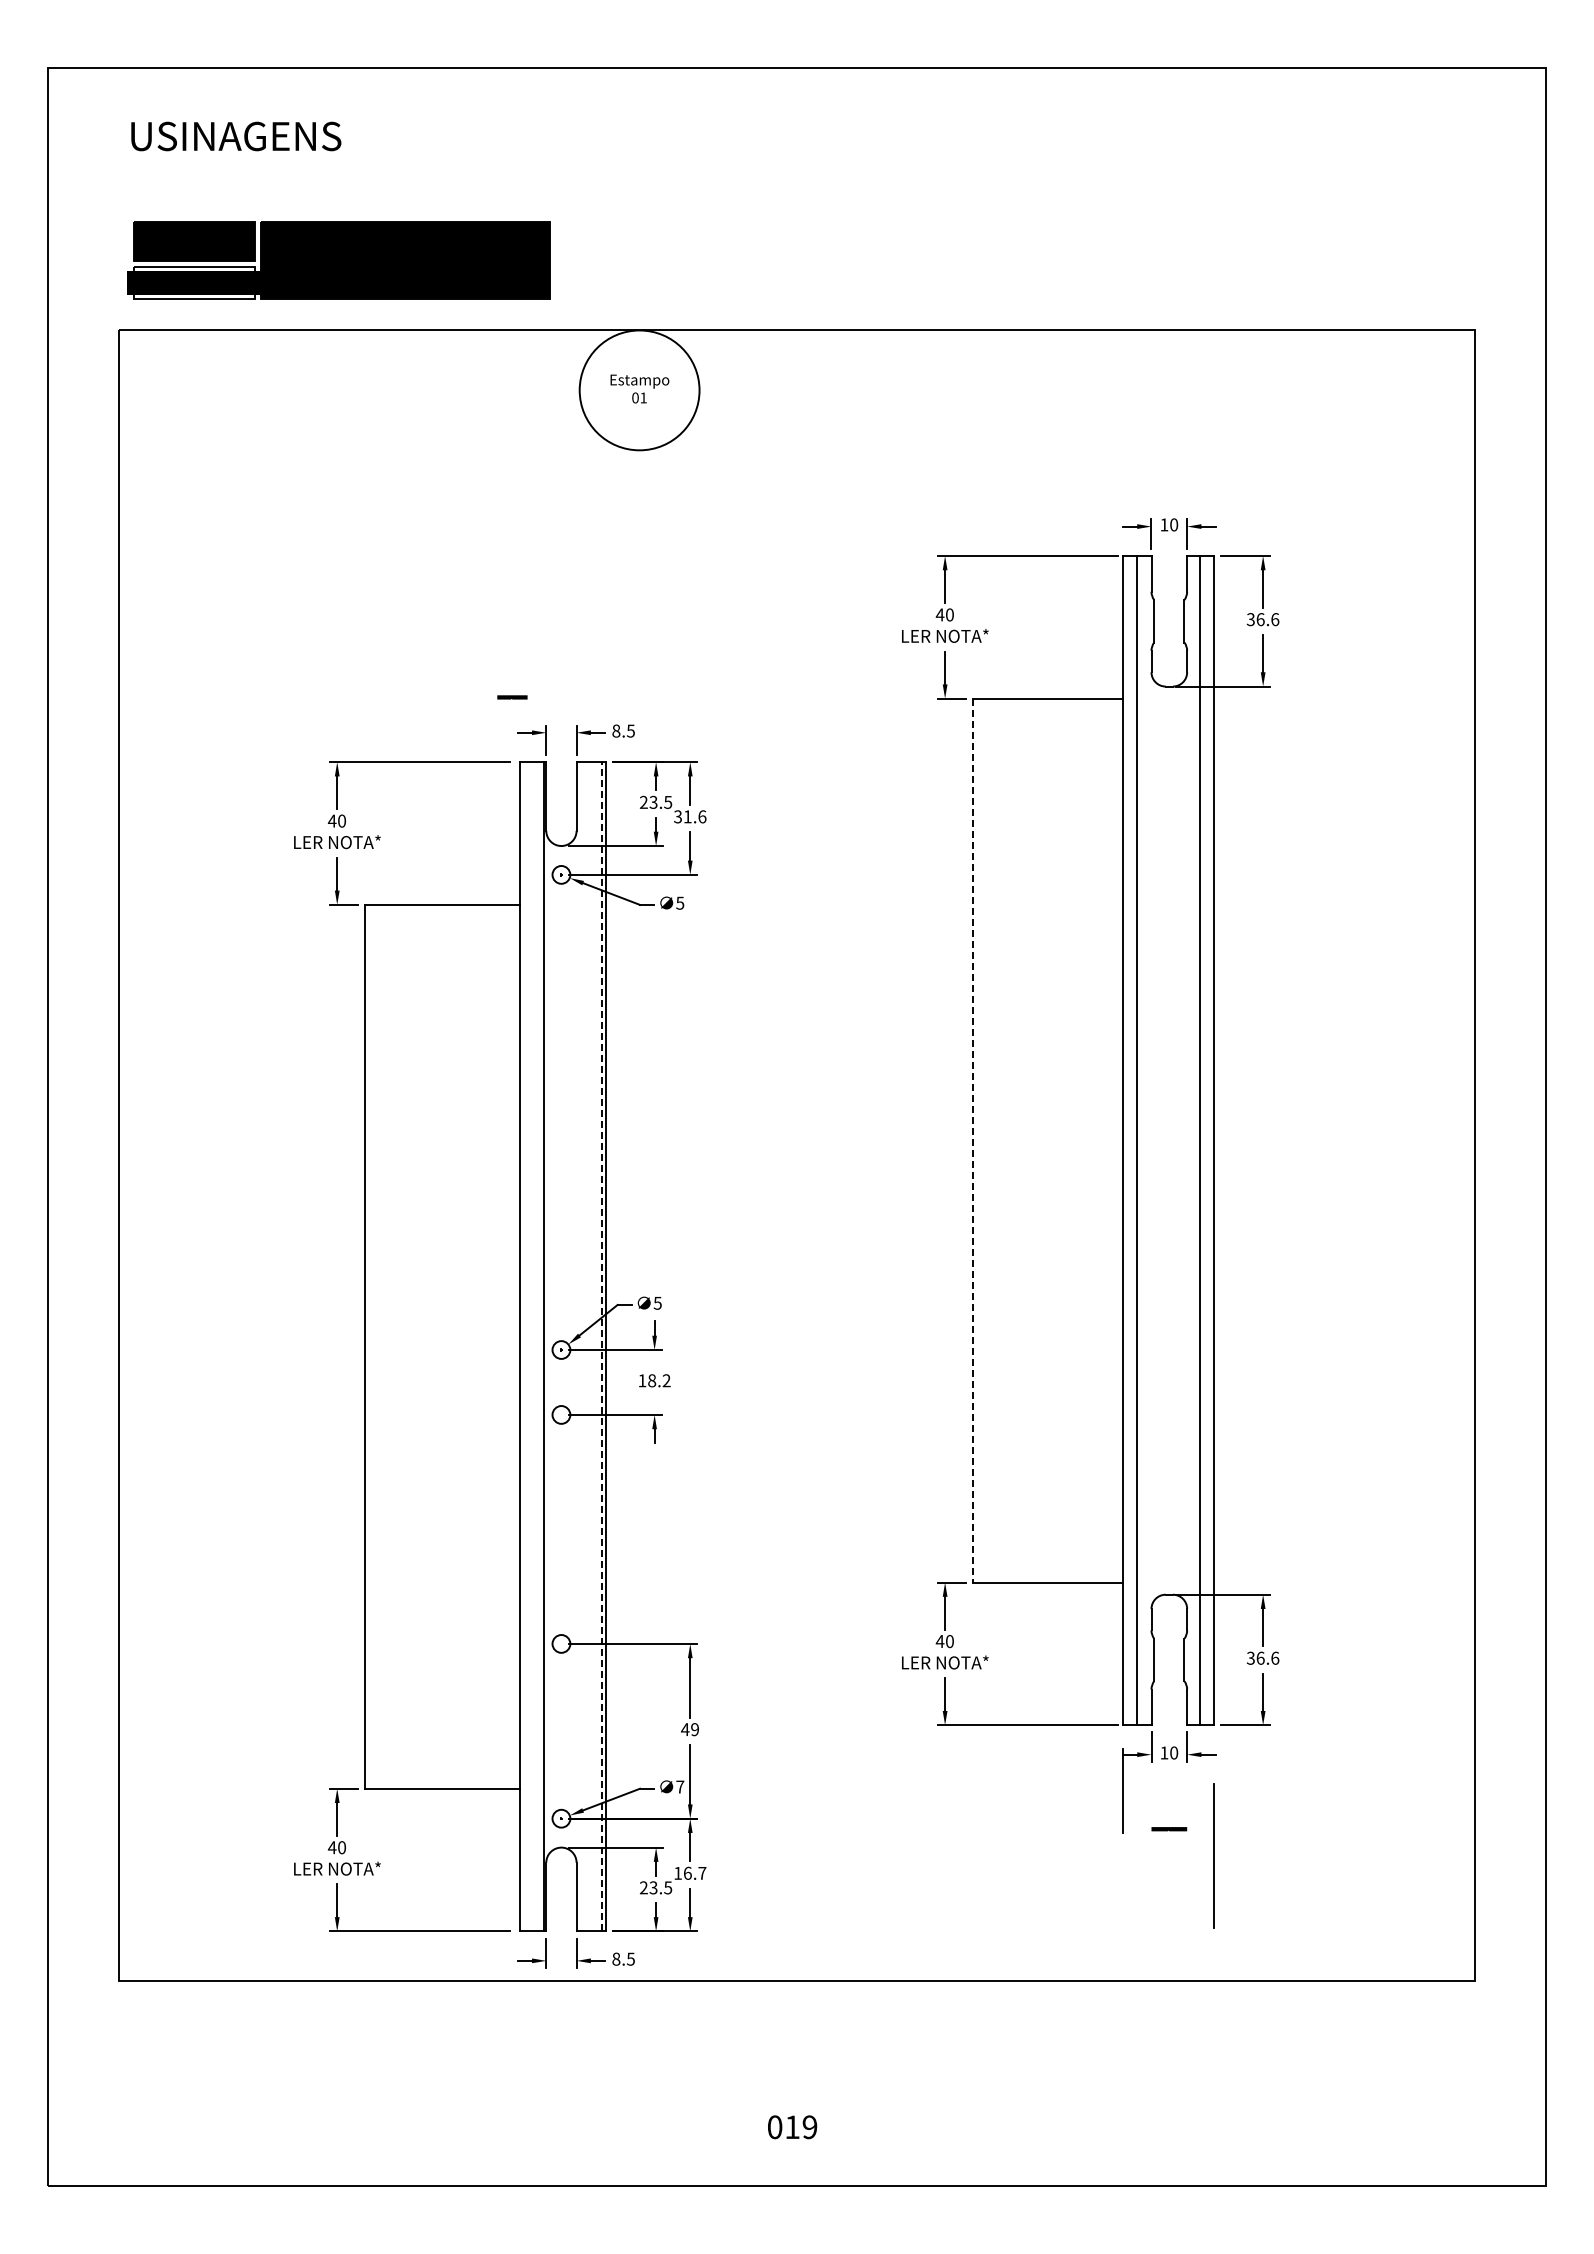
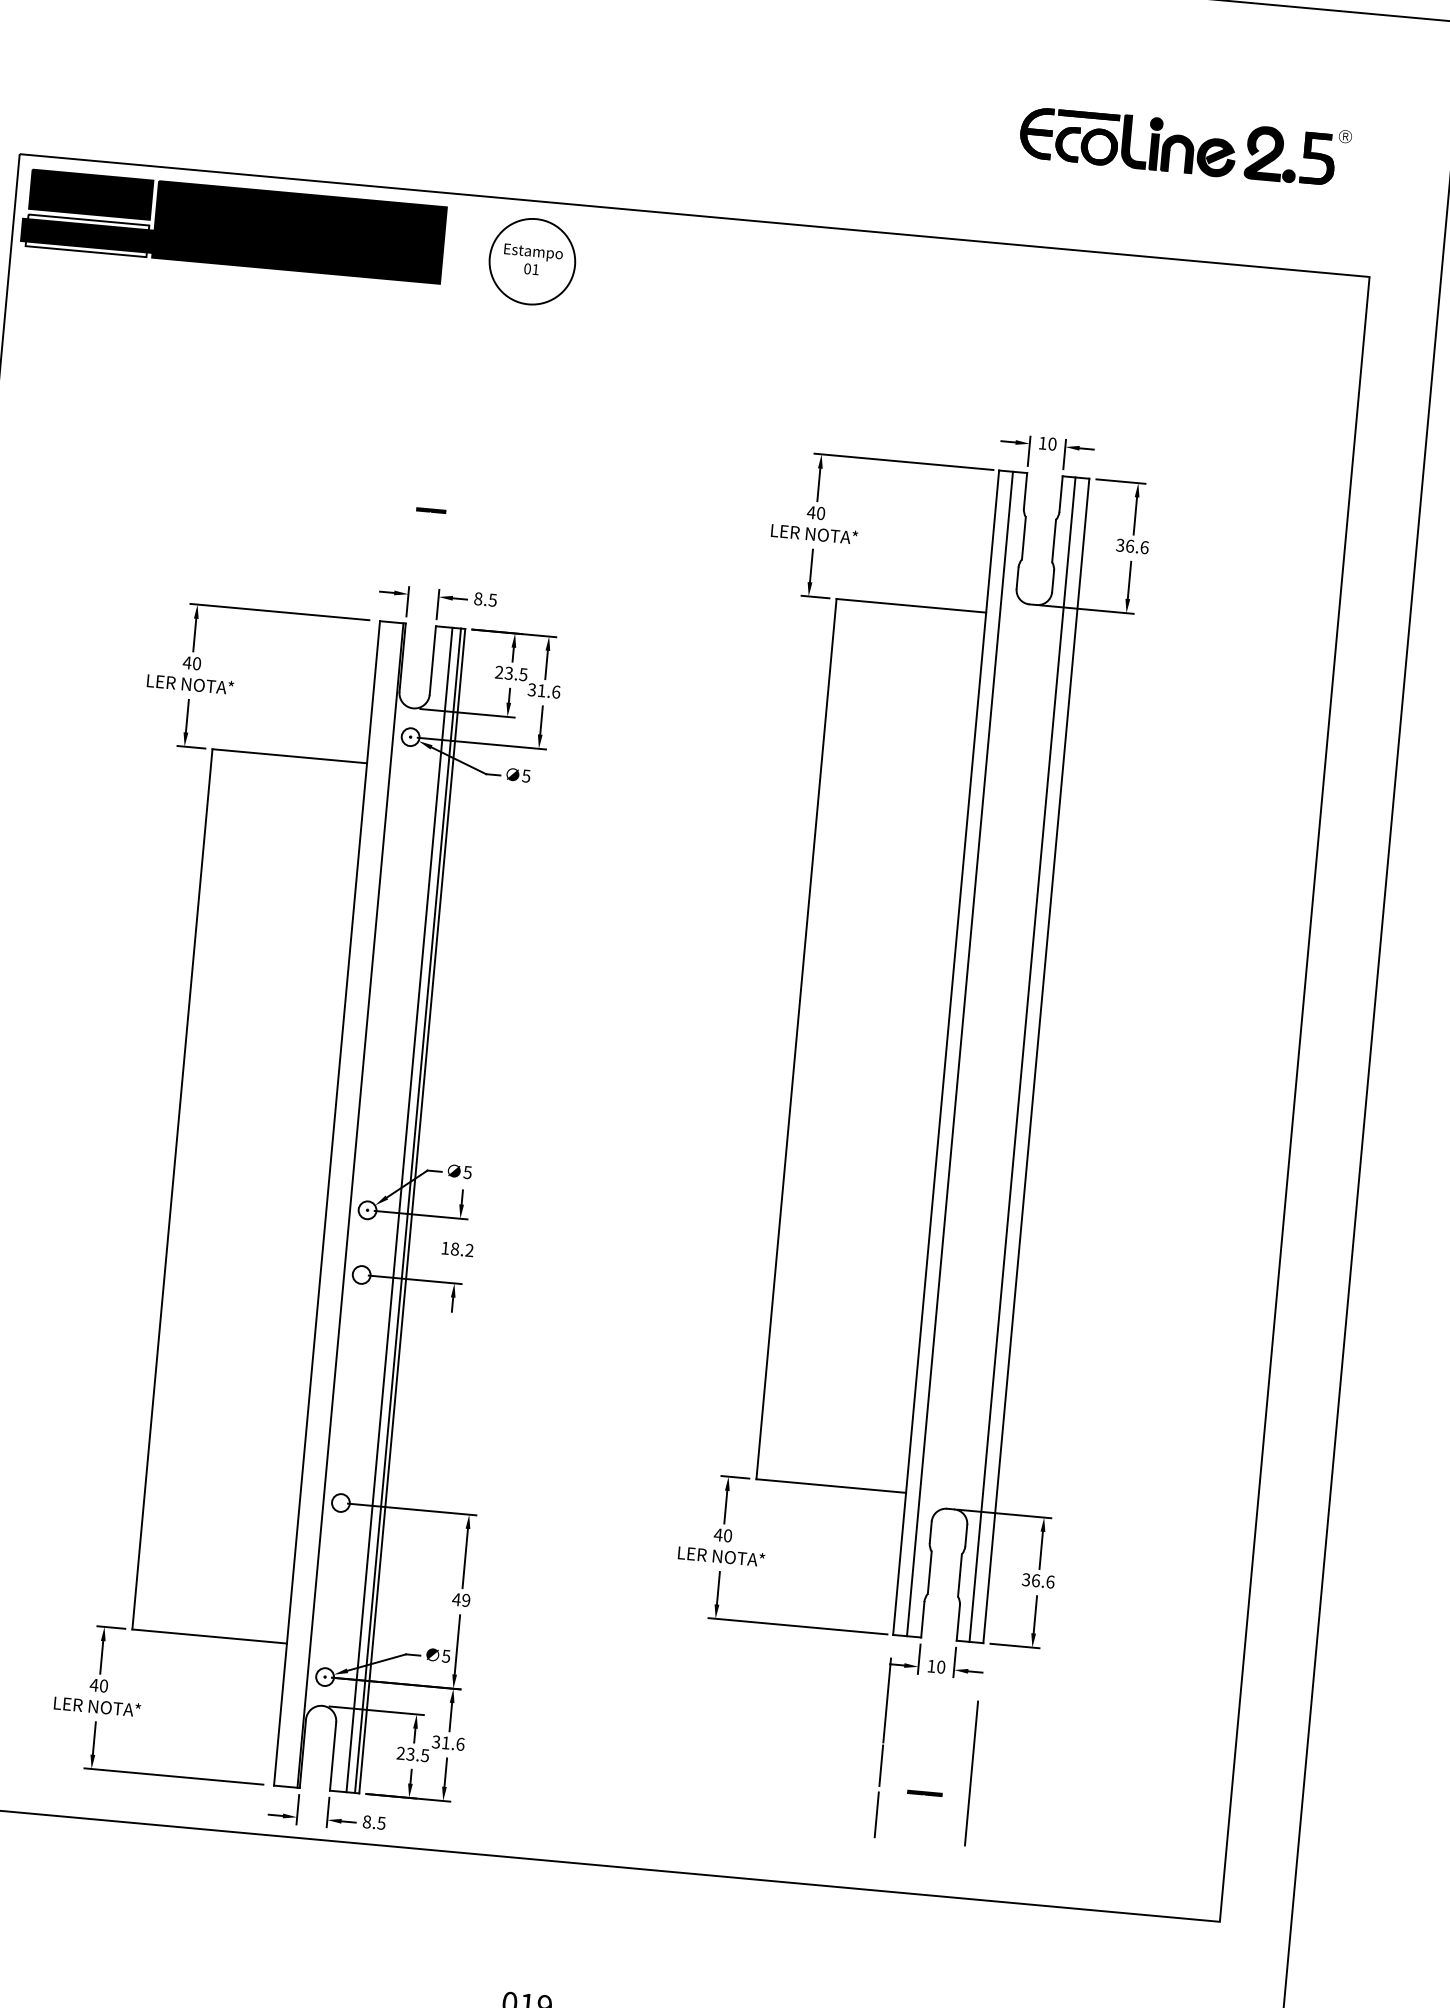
part: (1278, 214) -> (1184, 144), added
part: (338, 260) -> (233, 226), moved
circle: (639, 390) -> (532, 261), size x0.71
line: (512, 697) -> (431, 510), moved
line: (973, 1140) -> (796, 1039), dashed -> solid
line: (593, 1346) -> (399, 1209), added
line: (601, 1346) -> (407, 1210), dashed -> solid
text: (680, 1786) -> (446, 1655), 7 -> 5
line: (1169, 1829) -> (925, 1793), moved
line: (1123, 1856) -> (881, 1765), added
text: (690, 1872) -> (448, 1742), 16.7 -> 31.6
line: (1123, 1905) -> (876, 1814), added

